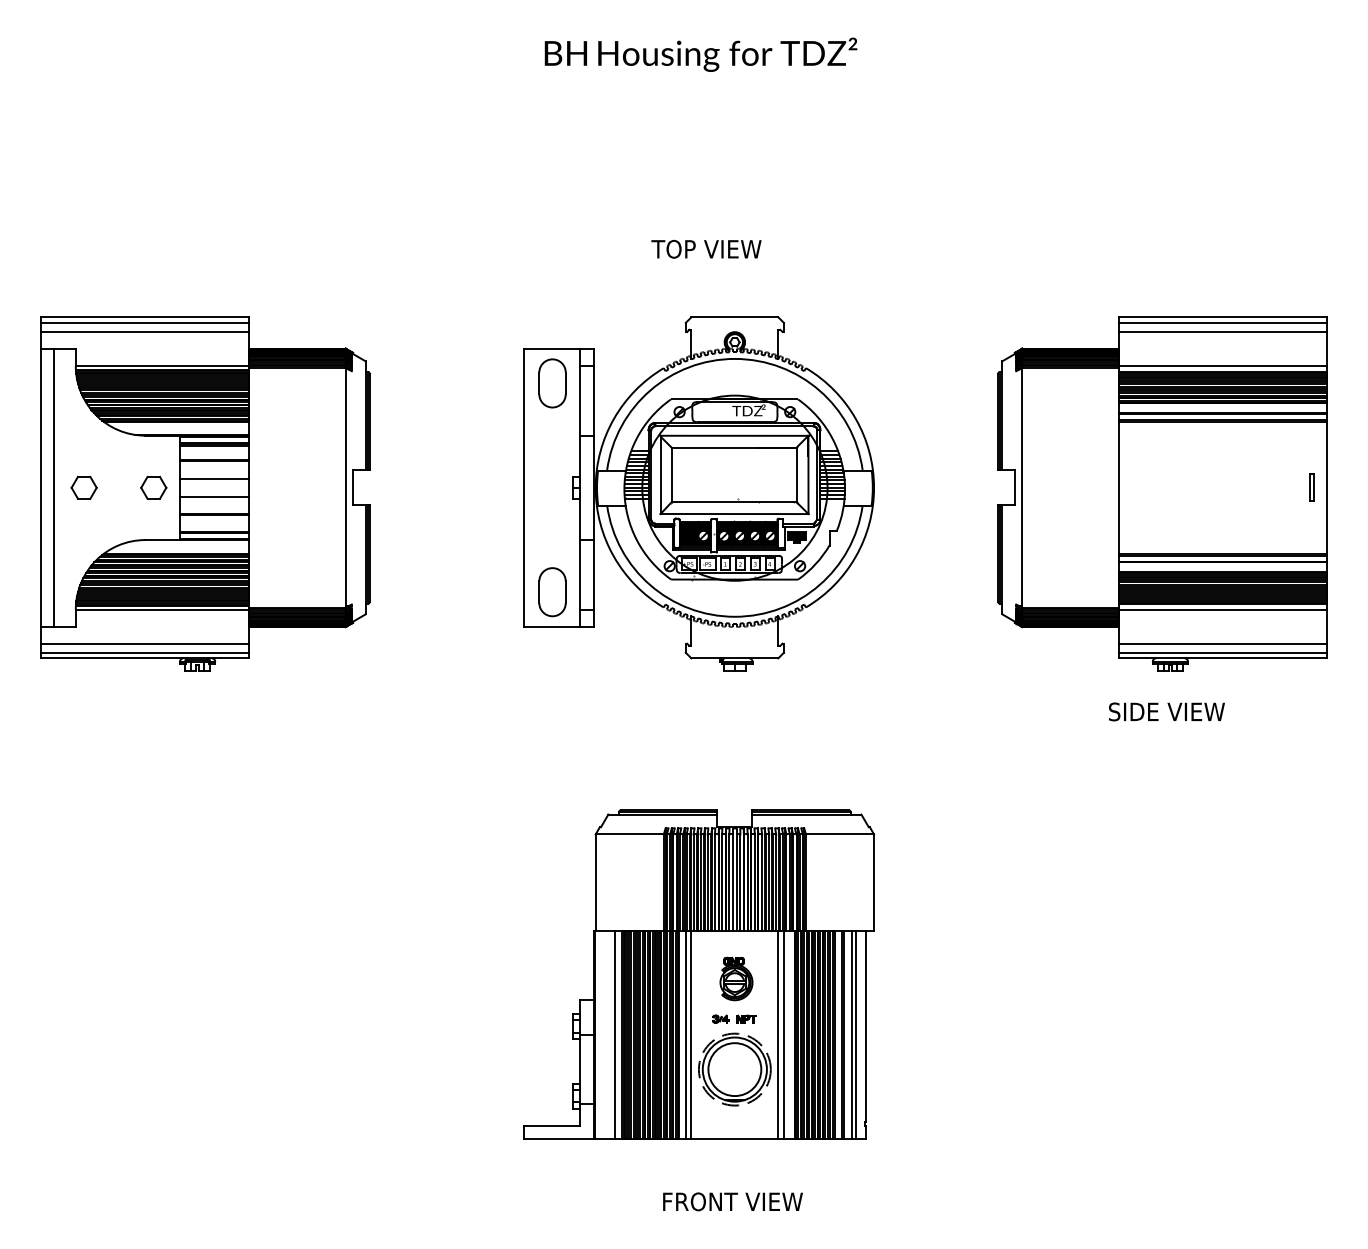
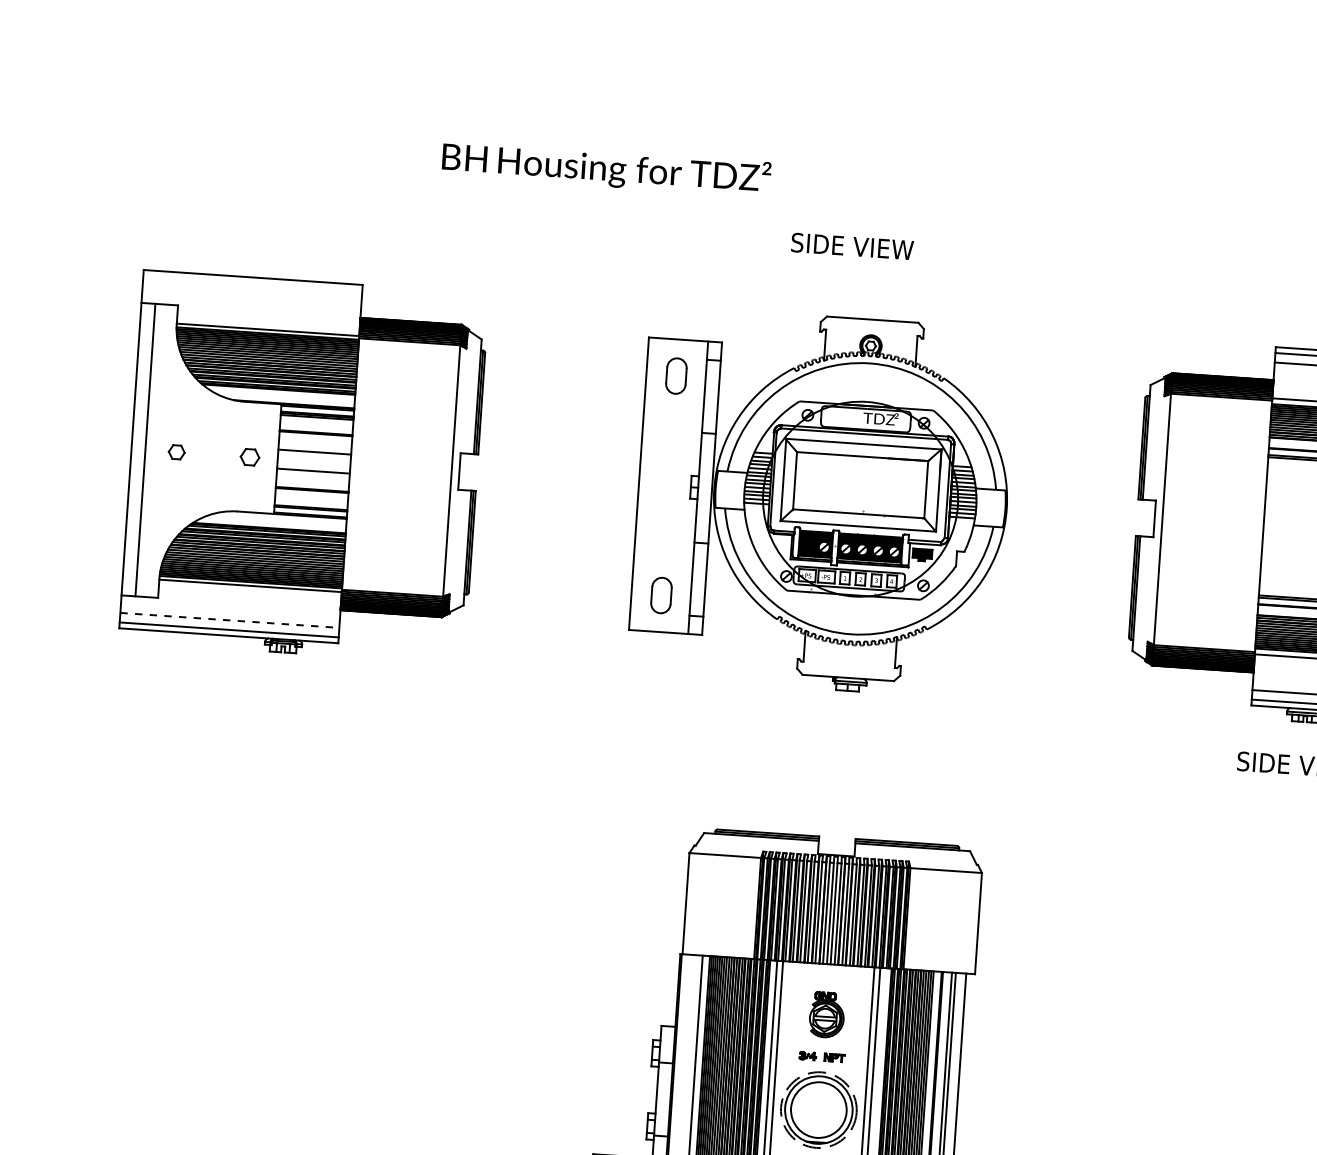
text: (700, 54) -> (606, 168), moved
text: (709, 248) -> (851, 245), TOP VIEW -> SIDE VIEW
line: (145, 322) -> (253, 282), removed
line: (145, 331) -> (252, 292), removed
part: (552, 383) -> (676, 376), size x0.7
part: (83, 487) -> (176, 451), size x0.6
part: (153, 487) -> (249, 456), size x0.7
part: (552, 592) -> (661, 595), size x0.7
line: (145, 643) -> (230, 620), solid -> dashed

